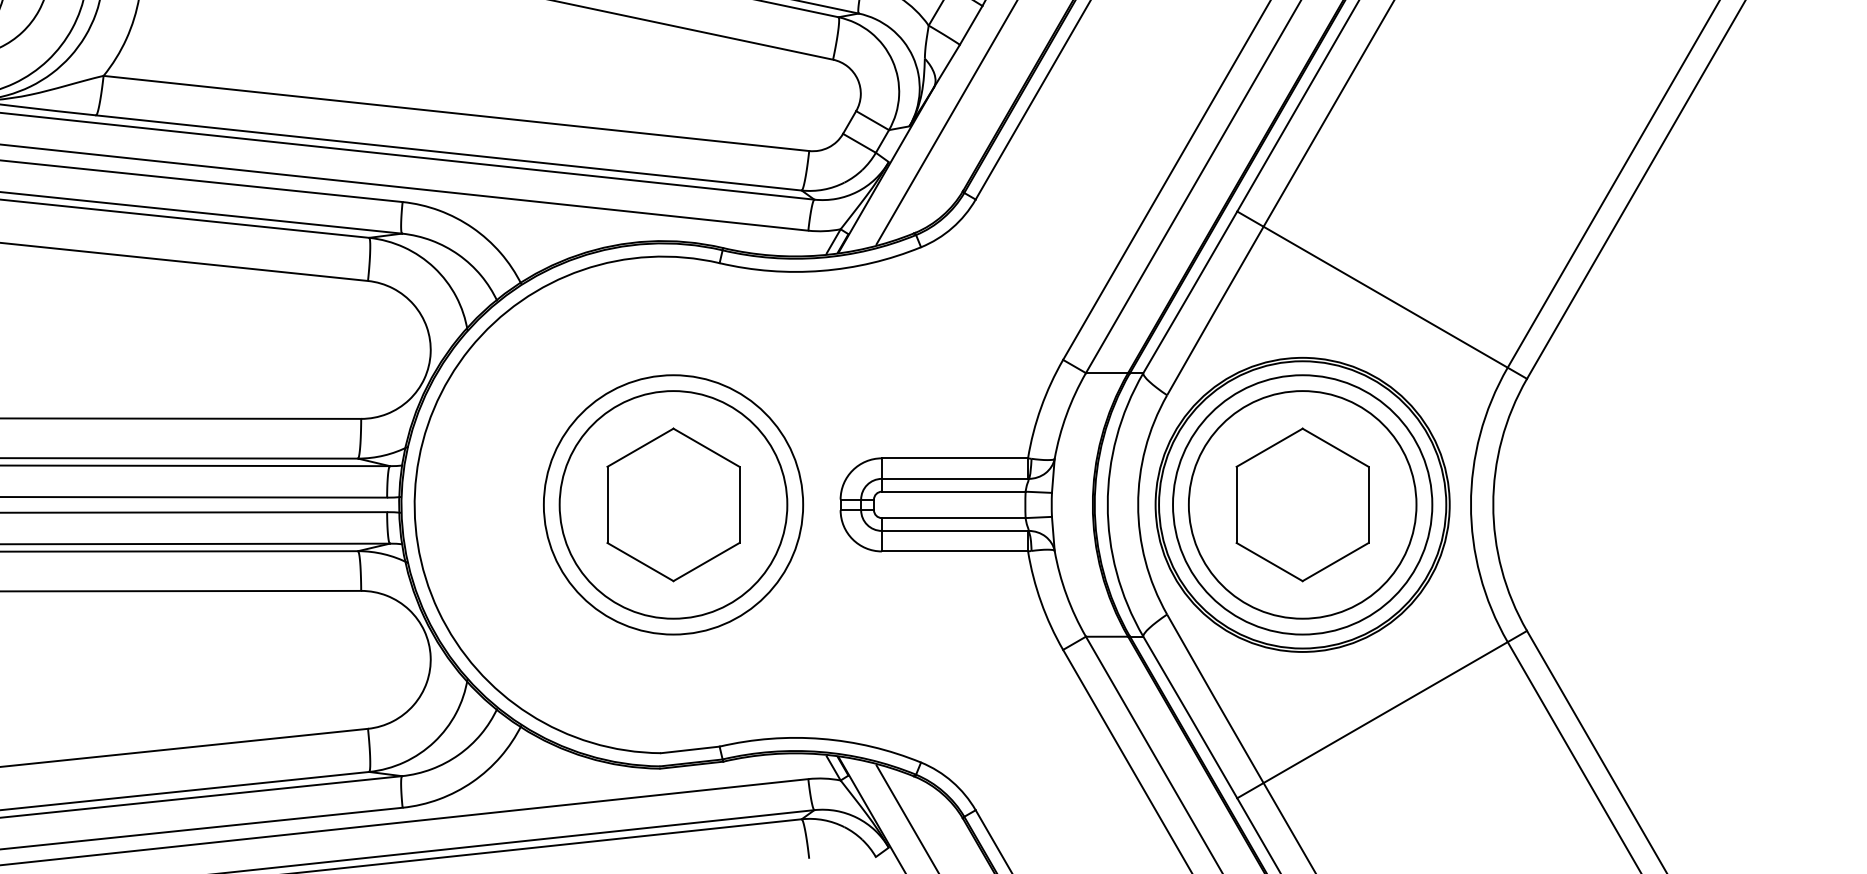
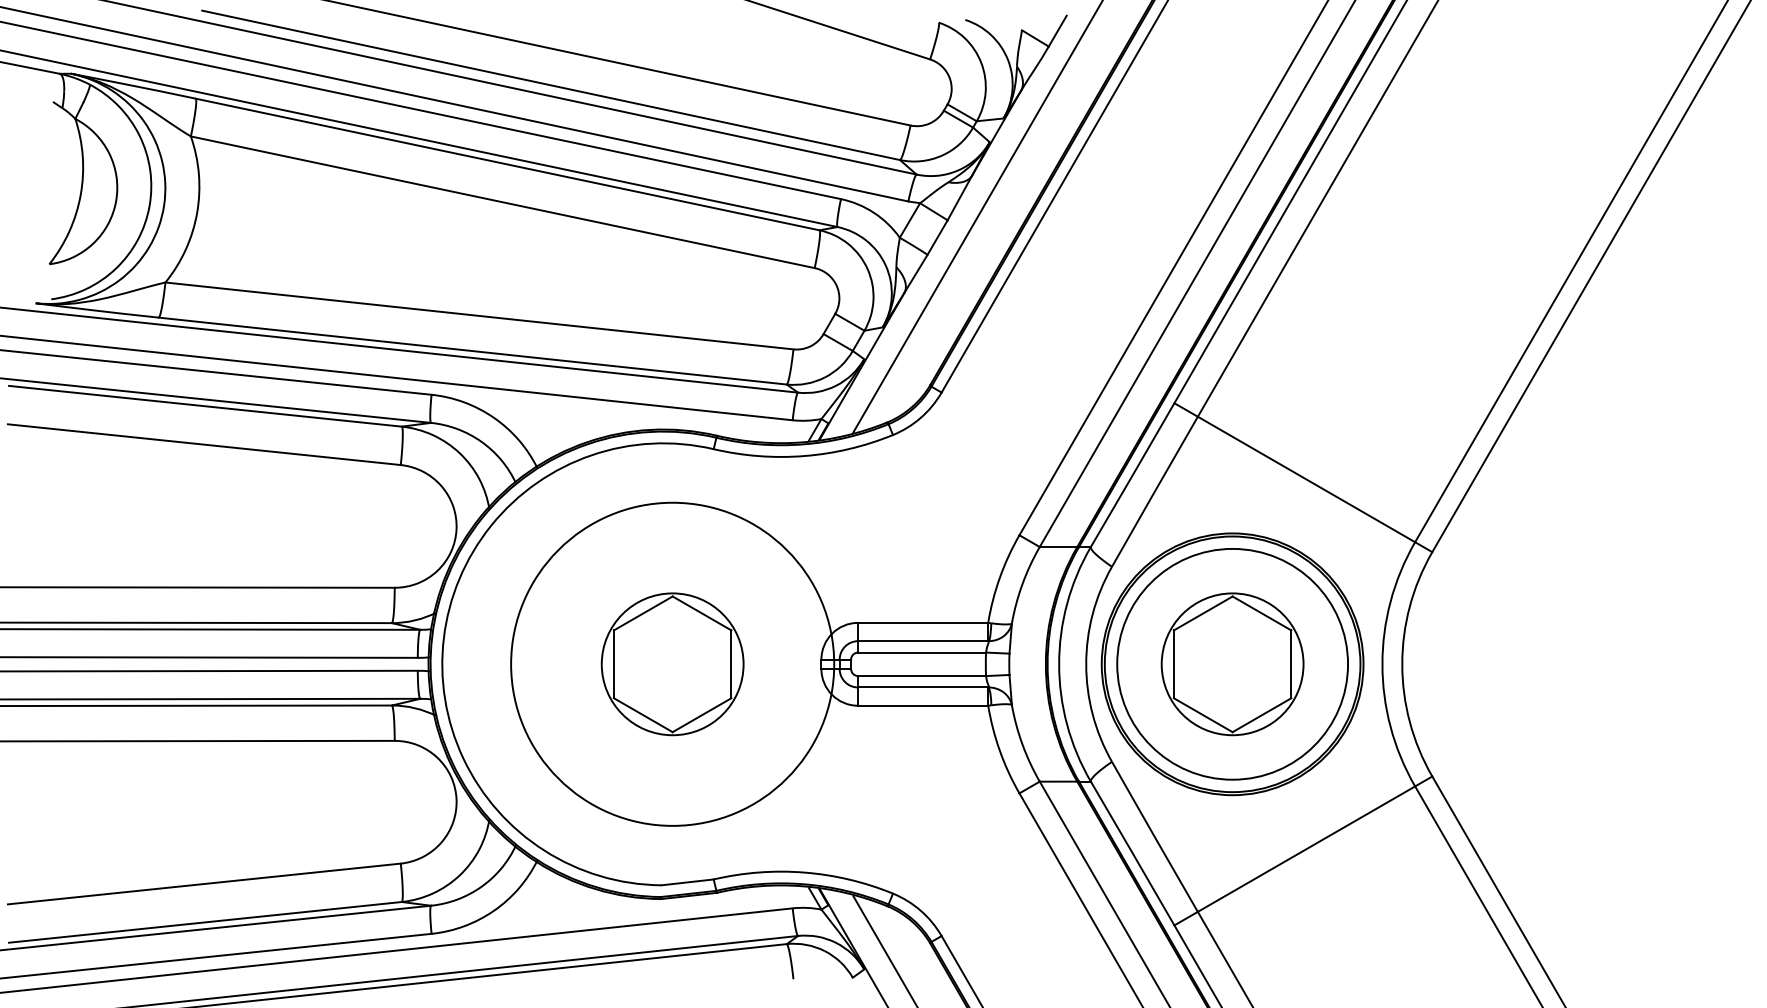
circle: (673, 503) -> (672, 663), size x1.4
circle: (673, 505) -> (672, 664), size x0.7
circle: (1302, 505) -> (1232, 664), size x0.7

